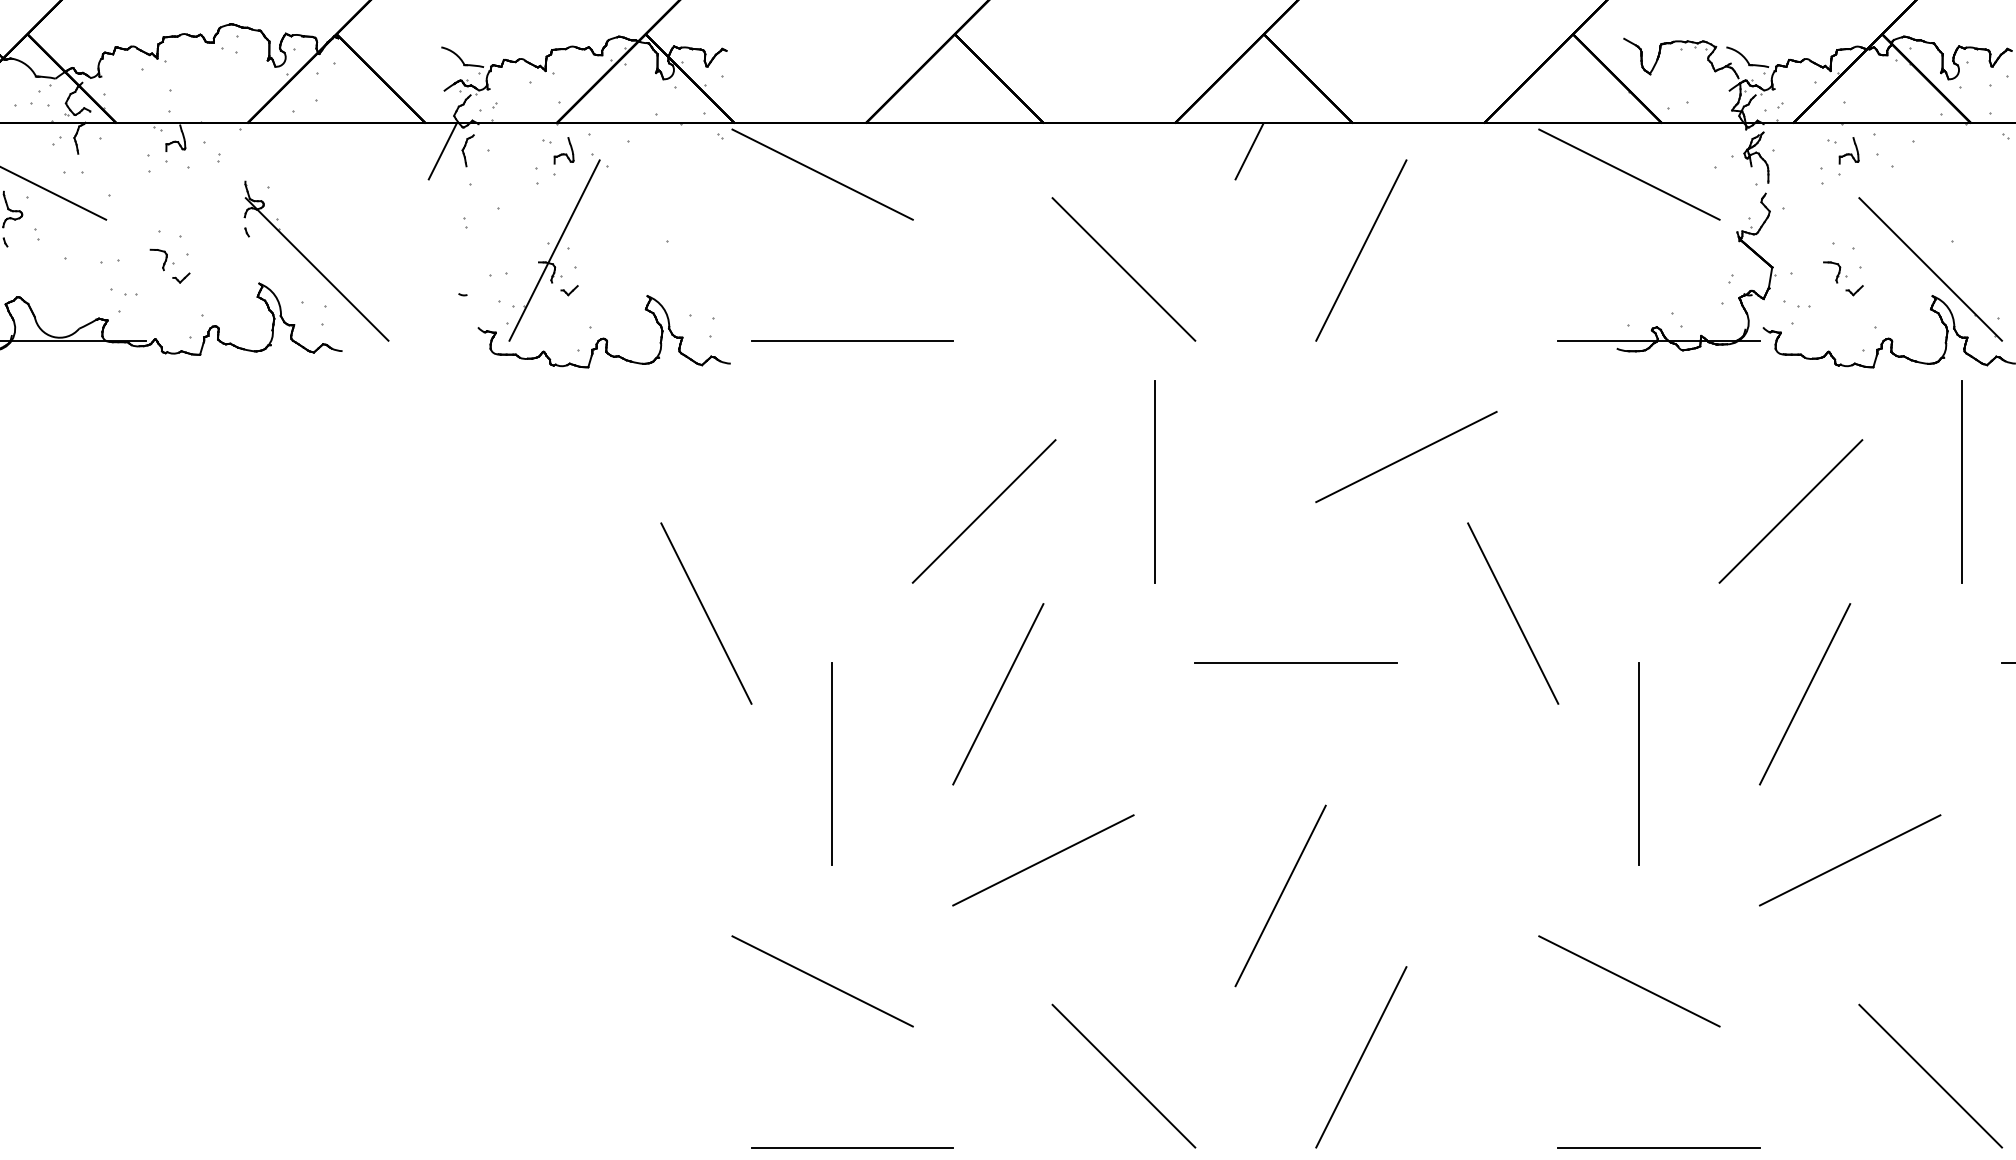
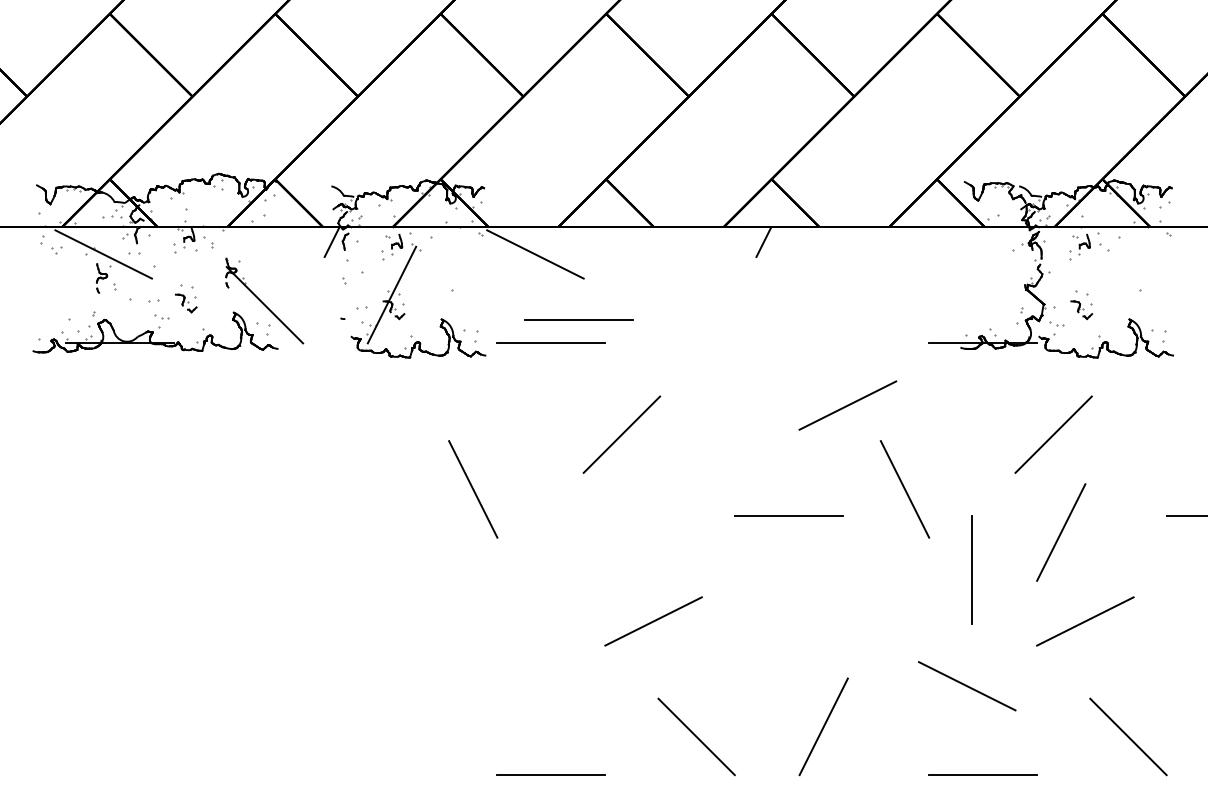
line: (1628, 174) -> (966, 254), removed
line: (1360, 249) -> (823, 294), removed
line: (1123, 270) -> (696, 305), removed
line: (1930, 270) -> (1128, 305), removed
line: (903, 296) -> (578, 319), added
line: (1155, 481) -> (713, 418), removed
line: (1962, 481) -> (1145, 418), removed
line: (998, 694) -> (629, 532), removed
line: (832, 765) -> (540, 570), removed
line: (1280, 895) -> (780, 640), removed
line: (822, 981) -> (535, 686), removed

